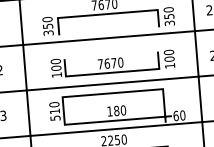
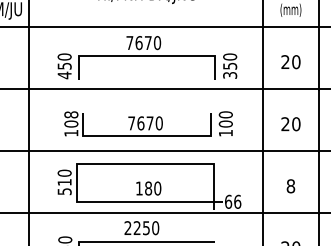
text: (48, 33) -> (64, 75), 350 -> 450
text: (55, 61) -> (71, 114), 100 -> 108
text: (182, 115) -> (237, 201), 60 -> 66

